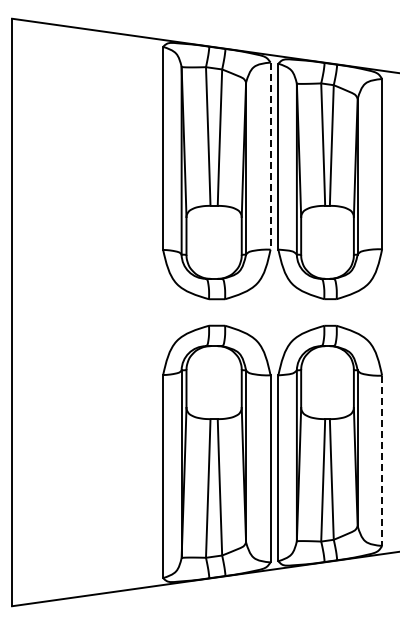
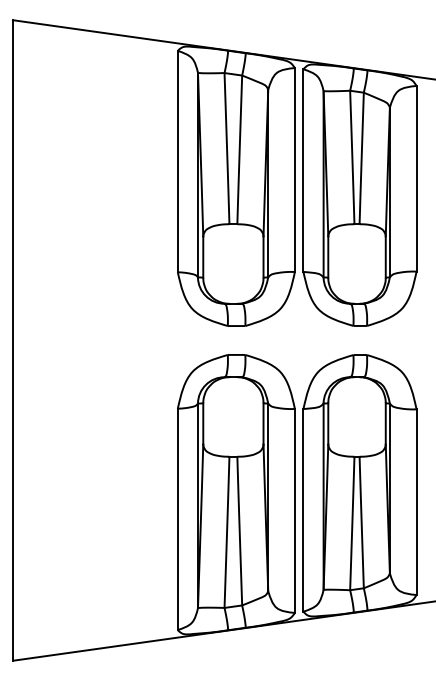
line: (270, 156) -> (294, 170), dashed -> solid
line: (382, 461) -> (416, 502), dashed -> solid

